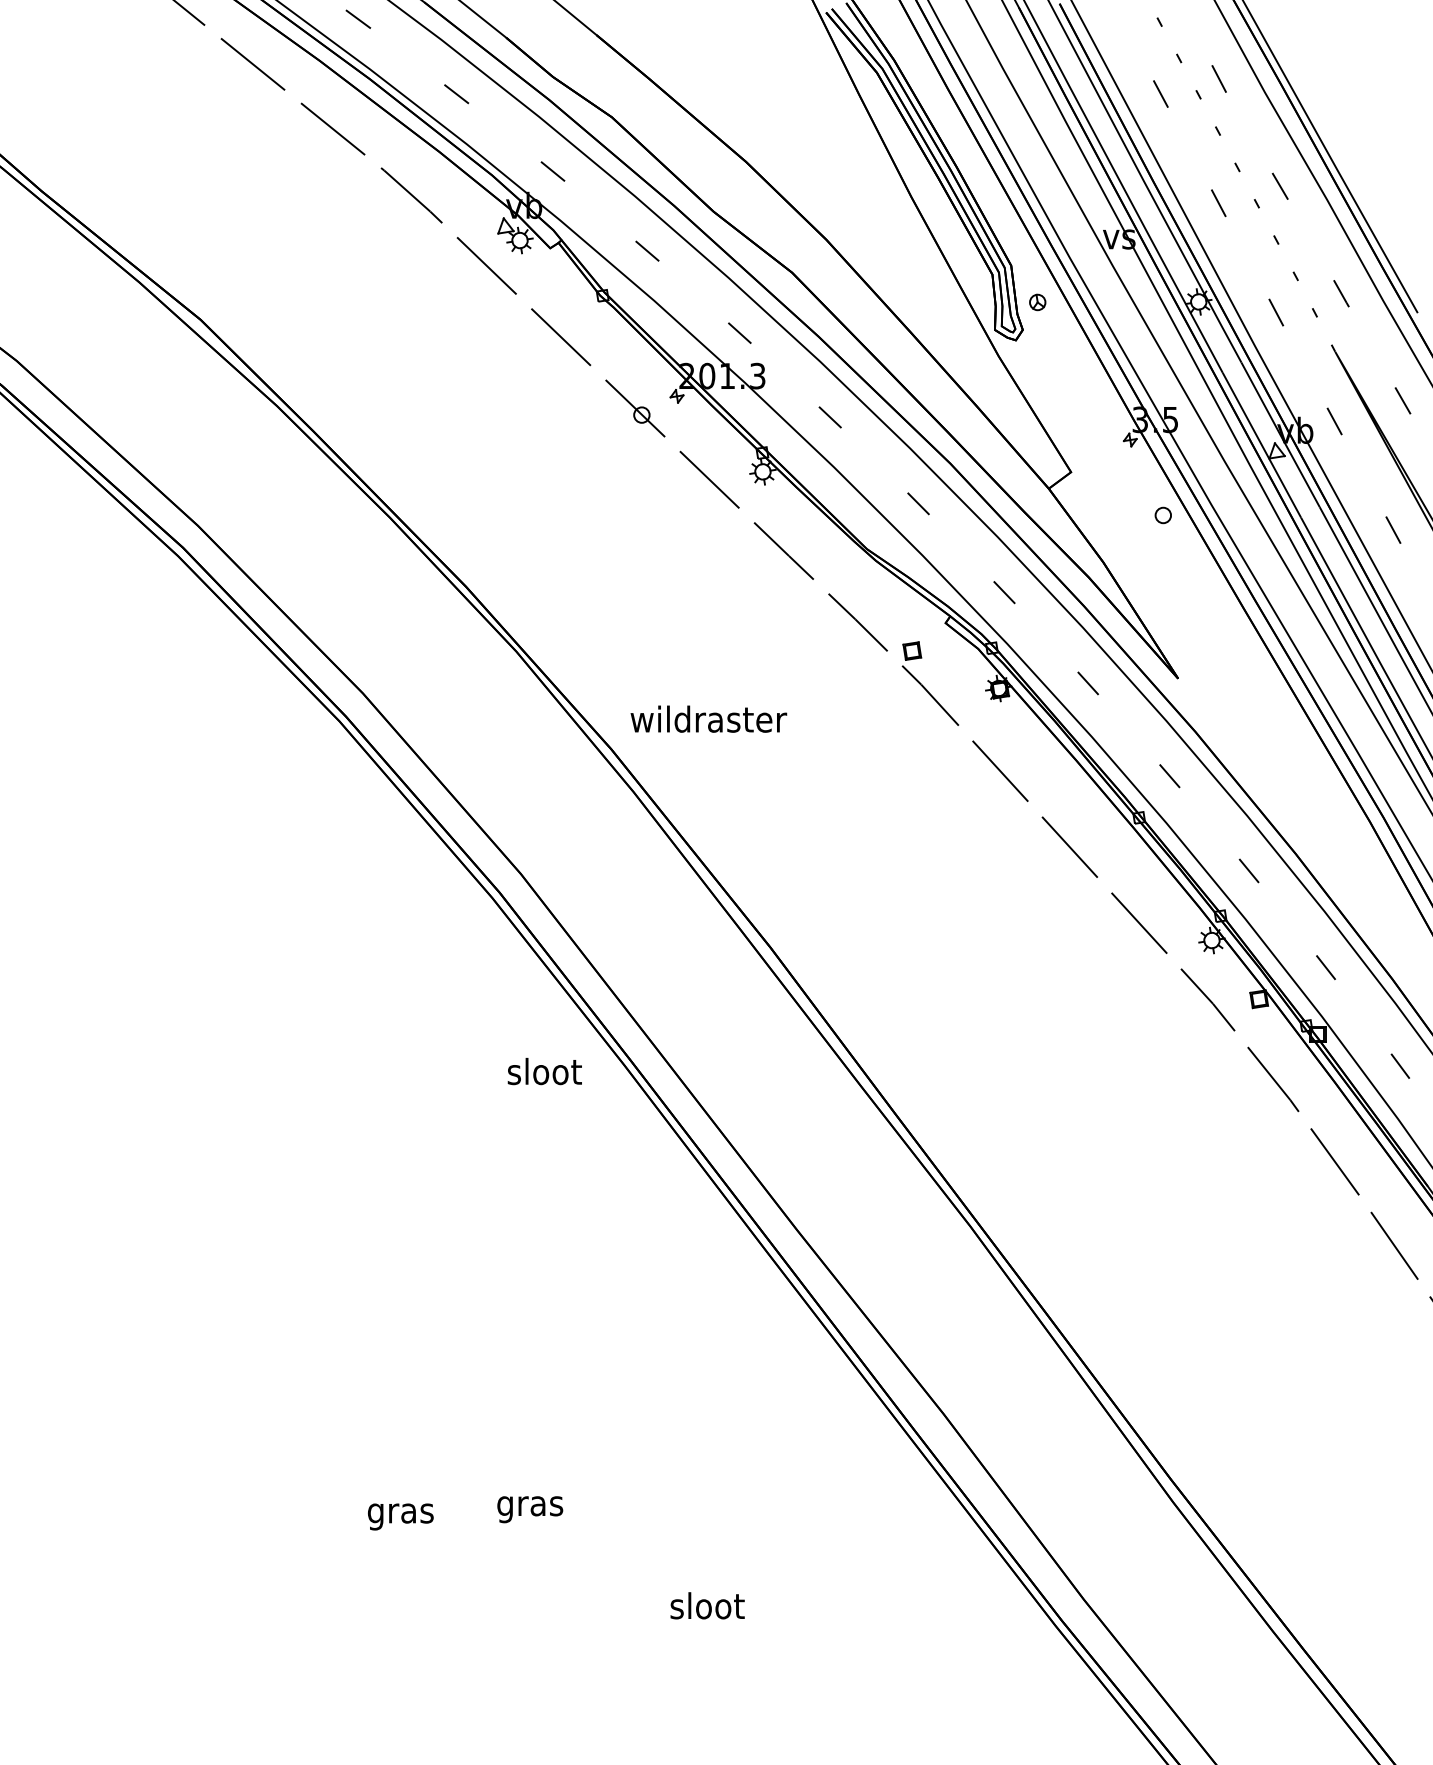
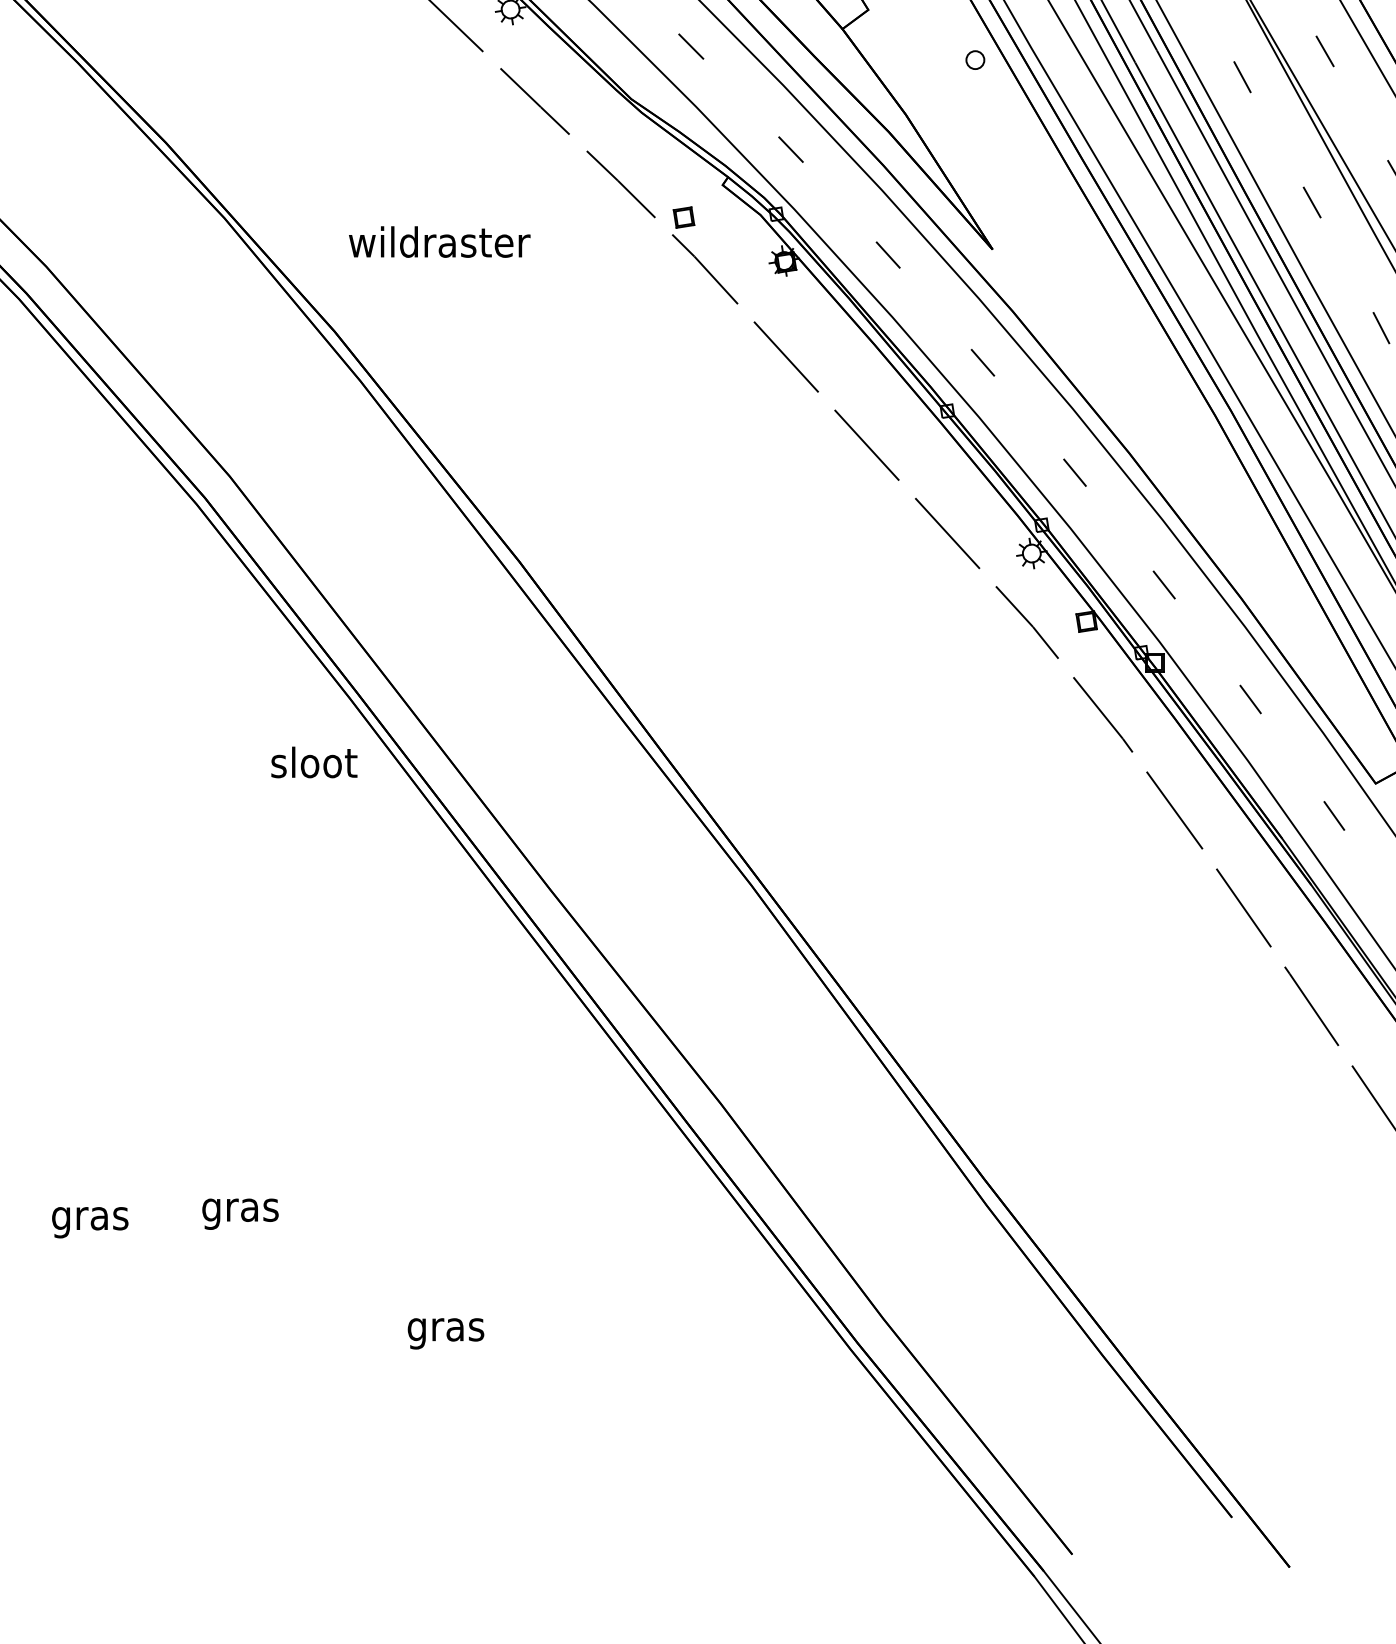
text: (708, 718) -> (439, 241), moved
text: (544, 1071) -> (313, 762), moved
text: (707, 1609) -> (446, 1330), sloot -> gras

